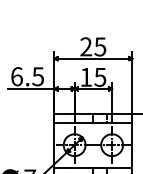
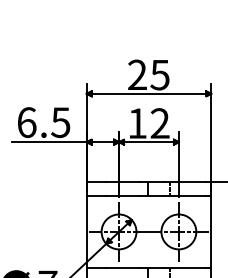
text: (100, 76) -> (160, 122), 15 -> 12

